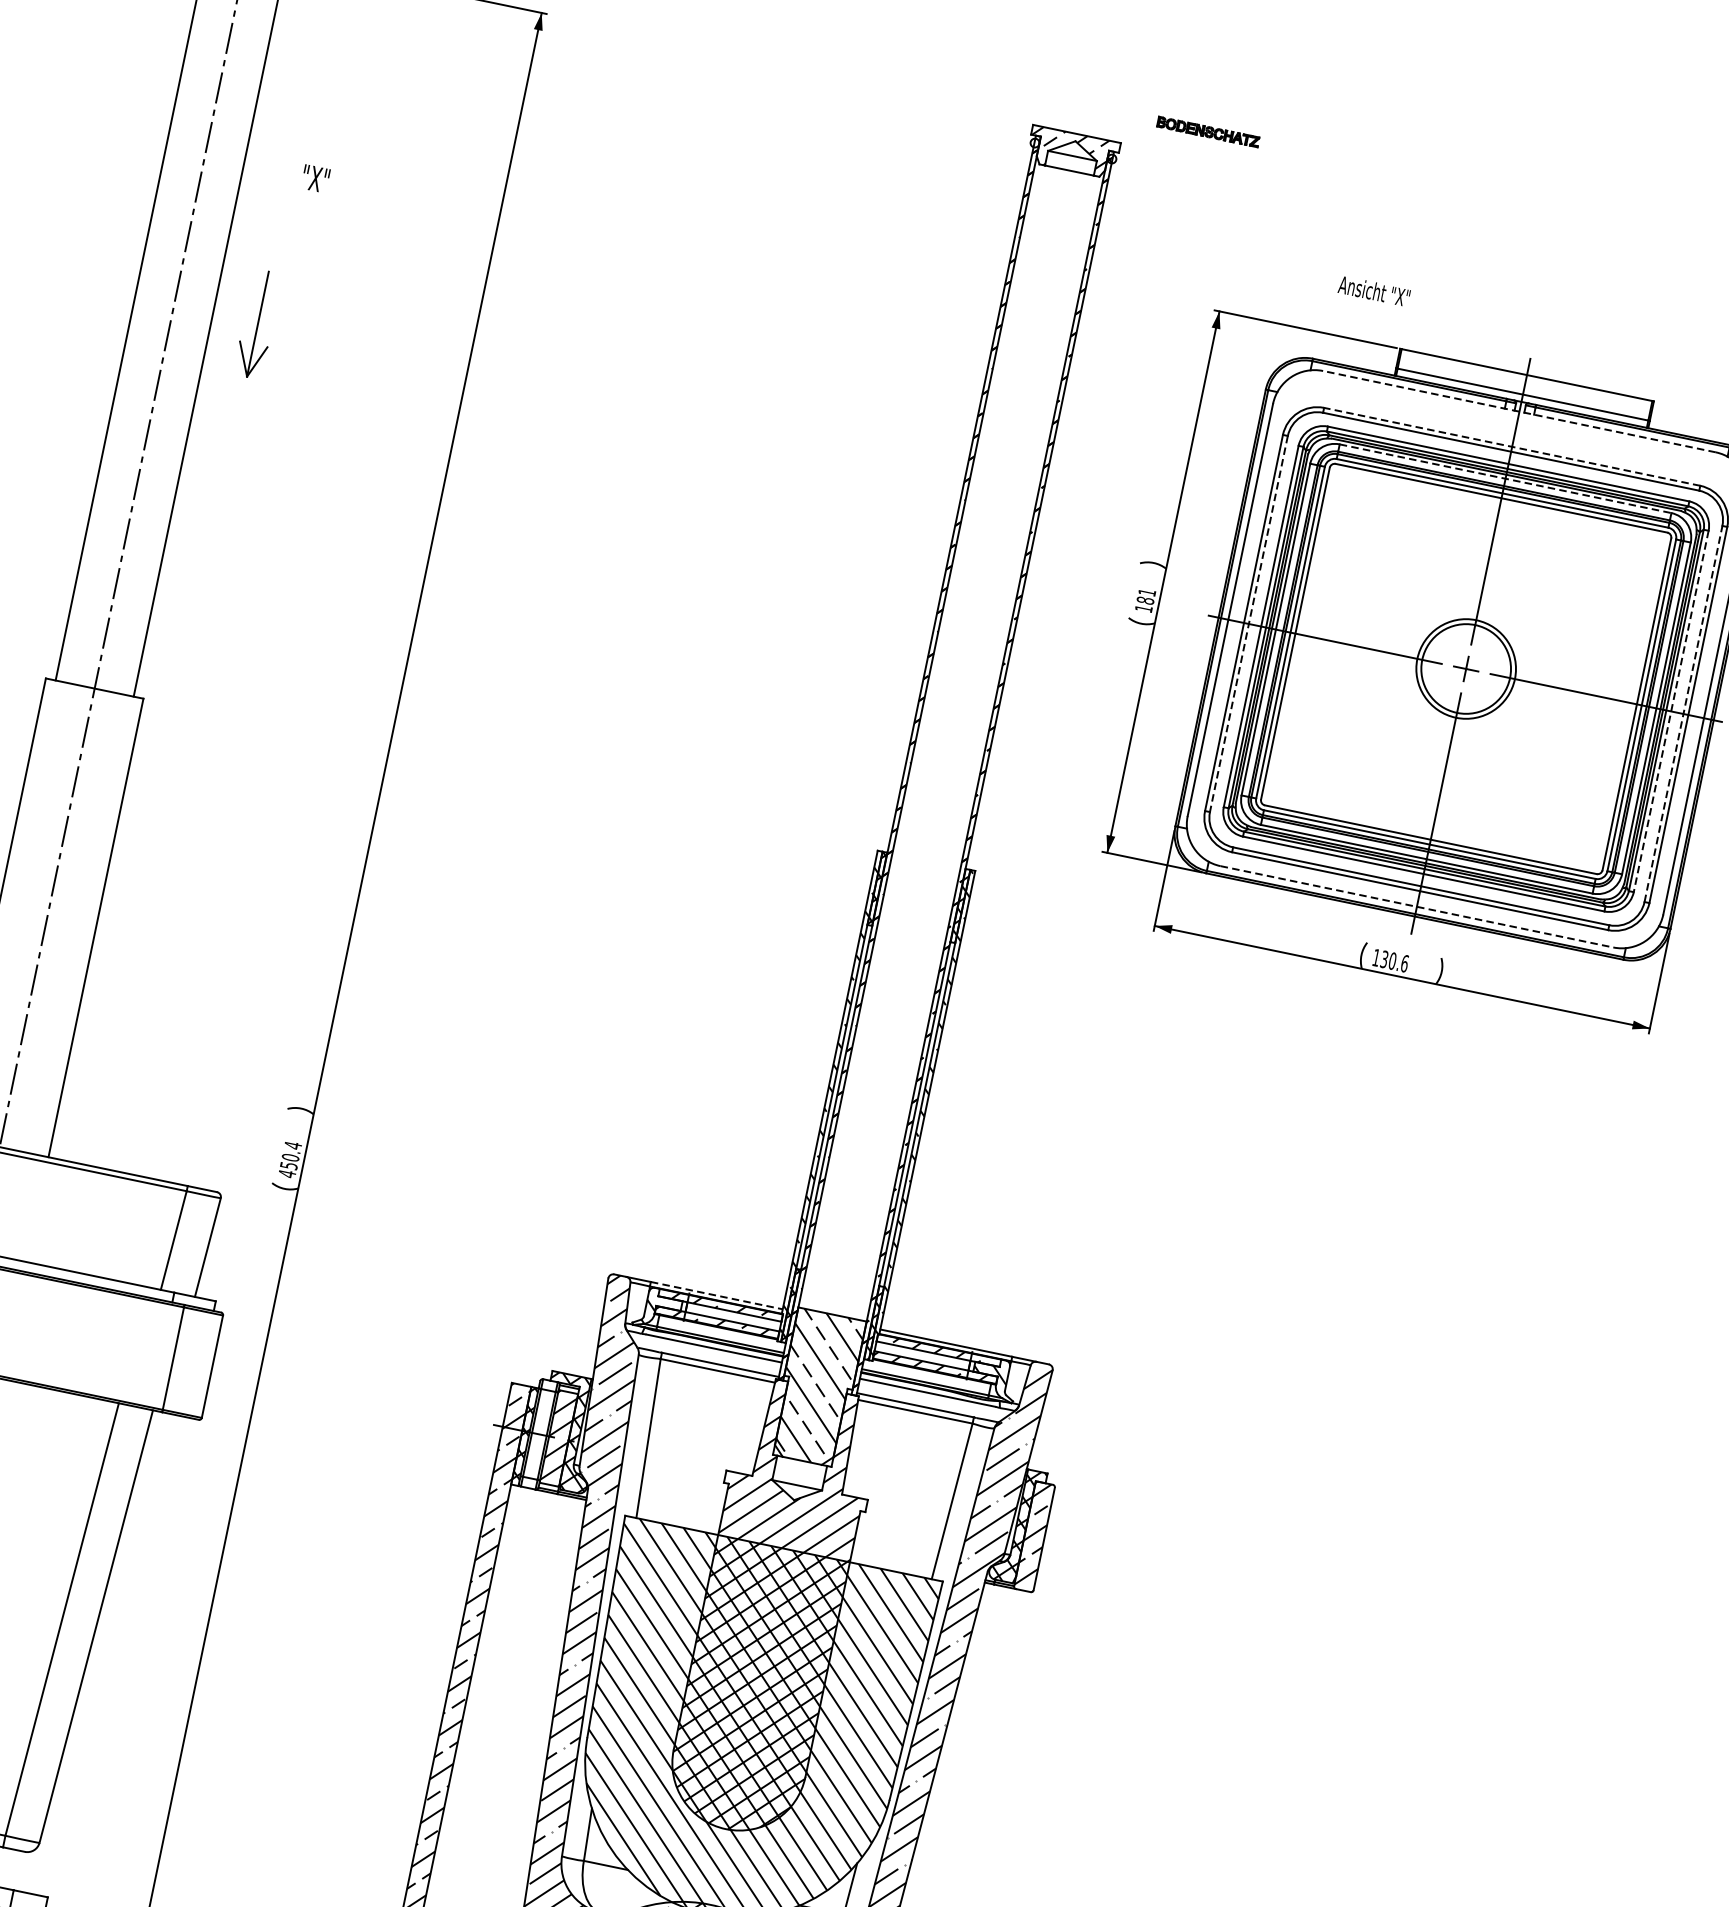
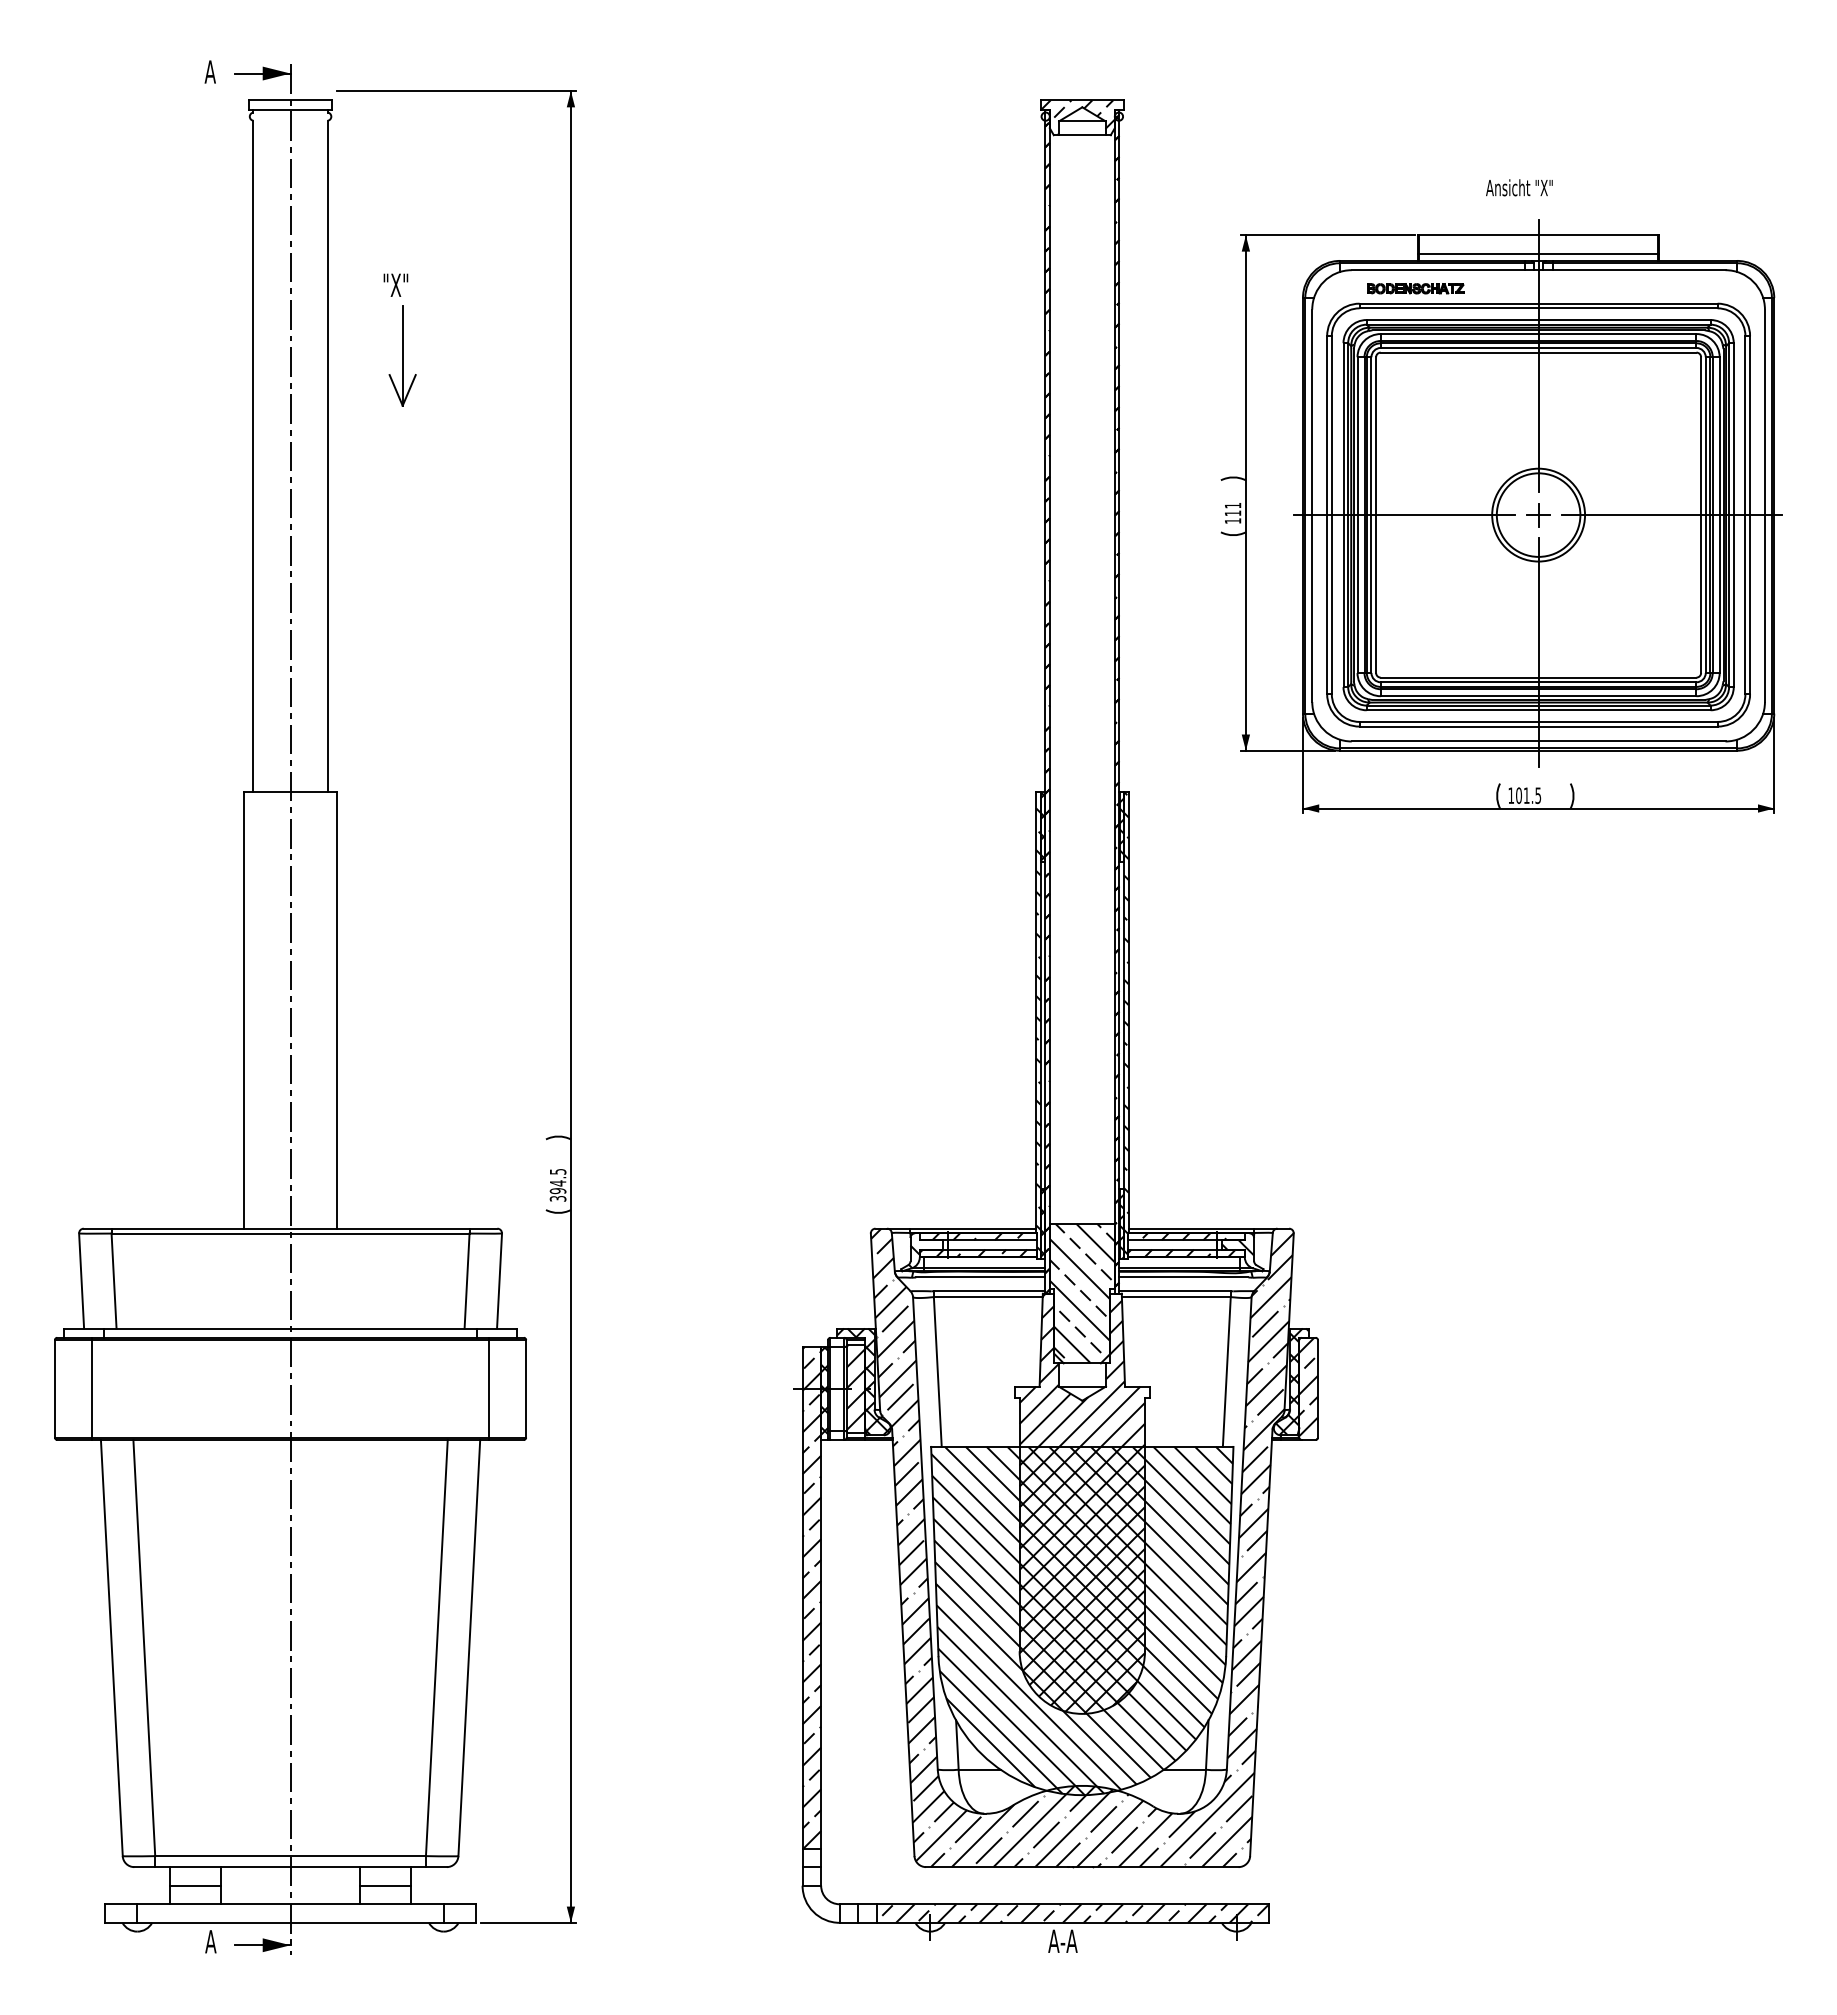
part: (1208, 131) -> (1415, 288), moved
text: (1374, 291) -> (1519, 187), moved
part: (257, 323) -> (402, 355), moved
line: (1519, 411) -> (1538, 270), dashed -> solid
line: (1512, 446) -> (1538, 303), dashed -> solid
line: (1505, 479) -> (1538, 334), dashed -> solid
text: (1144, 600) -> (1232, 513), 181 -> 111
line: (1248, 624) -> (1331, 515), dashed -> solid
line: (1670, 711) -> (1733, 515), dashed -> solid
line: (1683, 714) -> (1745, 515), dashed -> solid
line: (1416, 906) -> (1538, 741), dashed -> solid
text: (1394, 961) -> (1528, 795), 130.6 -> 101.5
text: (289, 1158) -> (557, 1184), 450.4 -> 394.5
line: (717, 1295) -> (973, 1228), dashed -> solid

